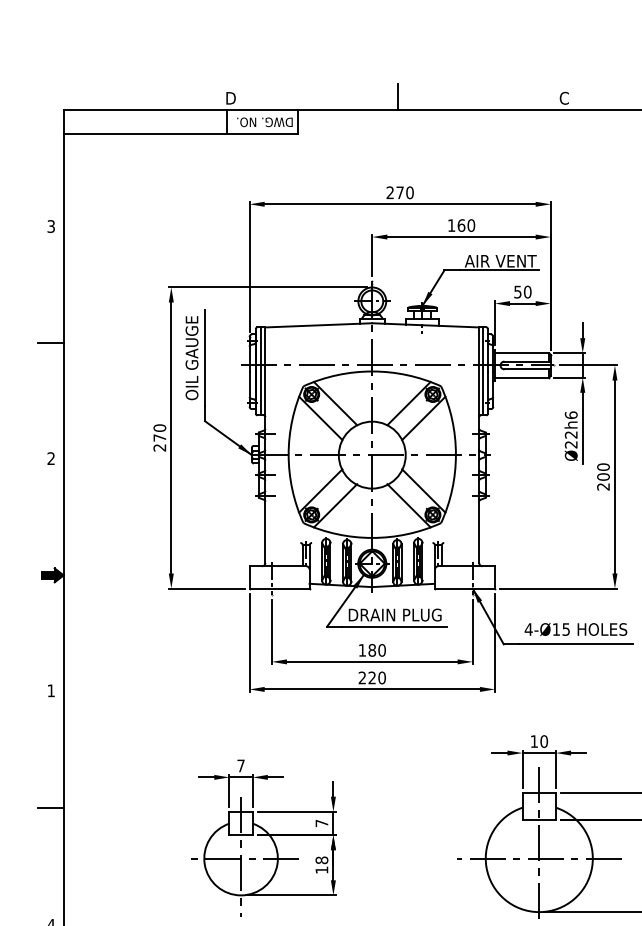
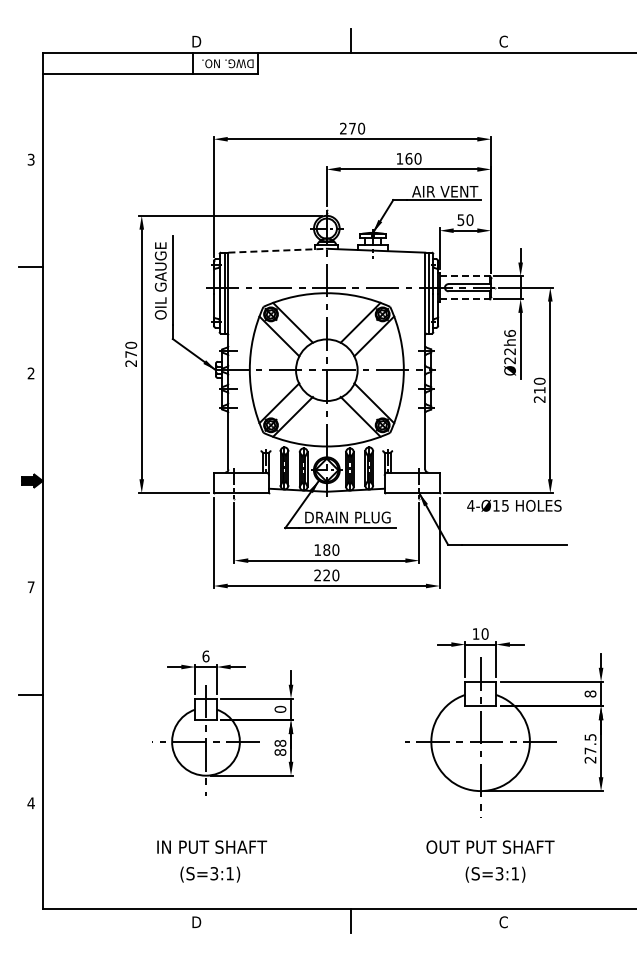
line: (319, 325) -> (278, 250), solid -> dashed
line: (521, 353) -> (464, 276), solid -> dashed
line: (521, 378) -> (464, 299), solid -> dashed
text: (603, 476) -> (539, 389), 200 -> 210
text: (576, 629) -> (514, 505), moved
text: (50, 691) -> (30, 587), 1 -> 7
text: (240, 765) -> (205, 656), 7 -> 6
text: (321, 822) -> (280, 708), 7 -> 0
text: (321, 870) -> (280, 752), 18 -> 88

